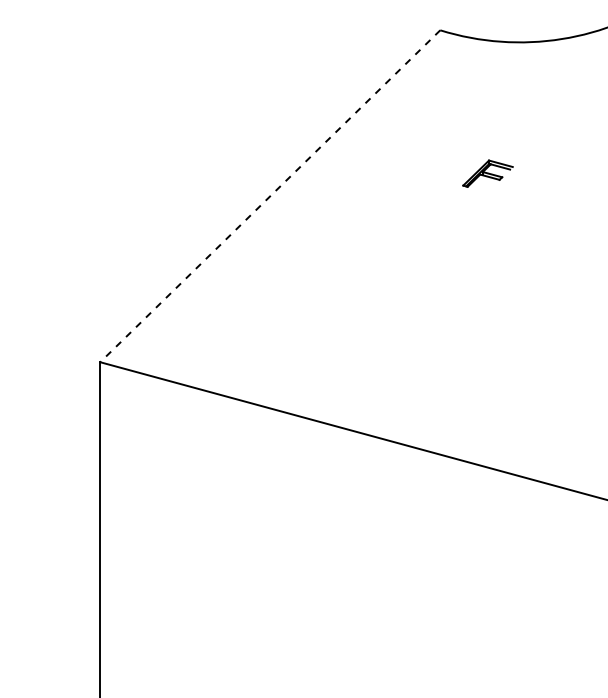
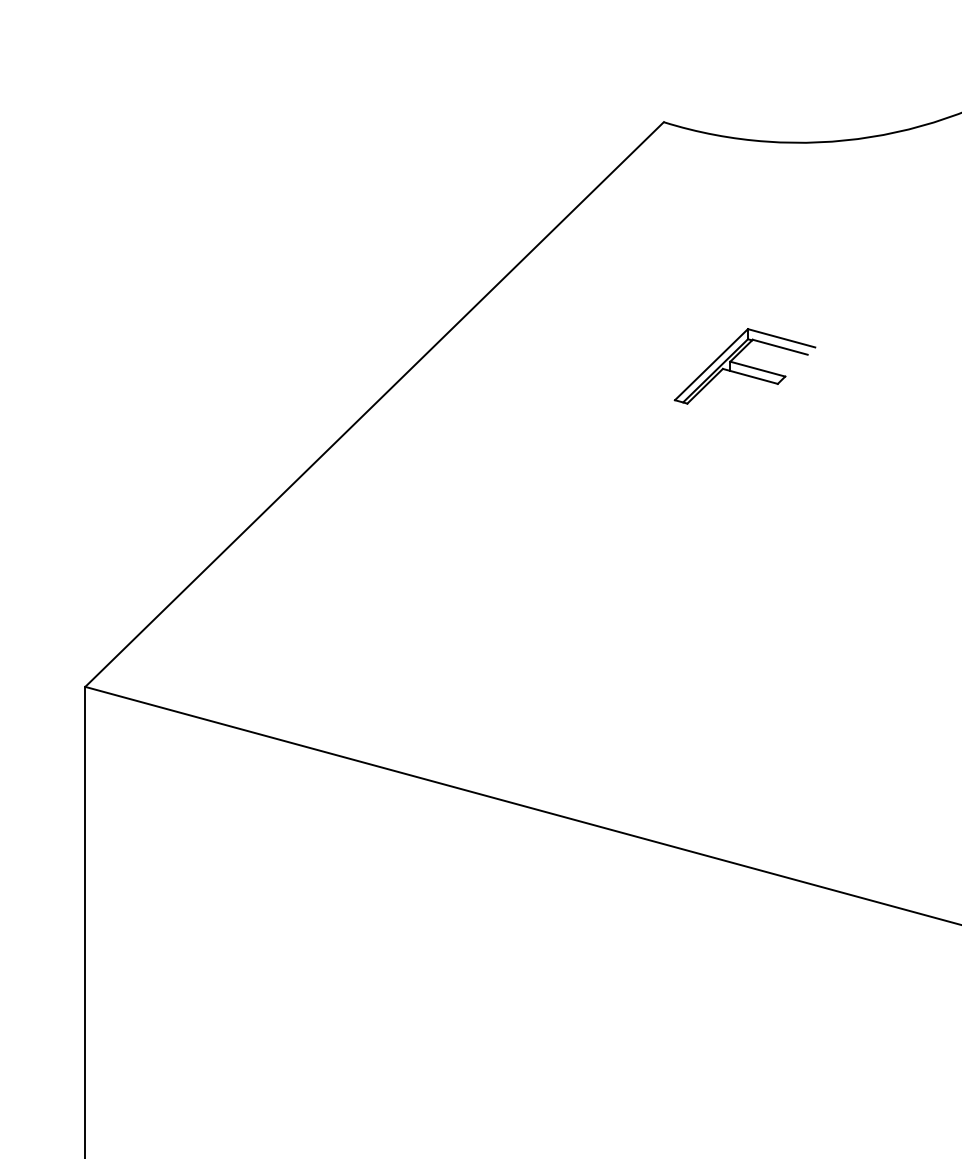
part: (487, 173) -> (744, 365), size x1.67
line: (270, 196) -> (374, 404), dashed -> solid

